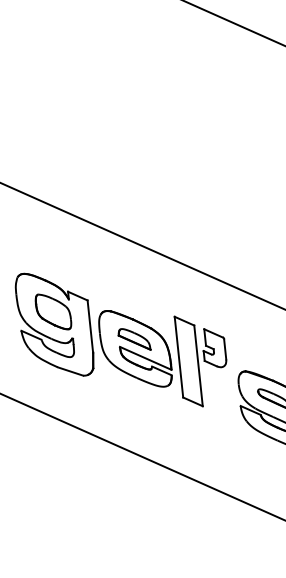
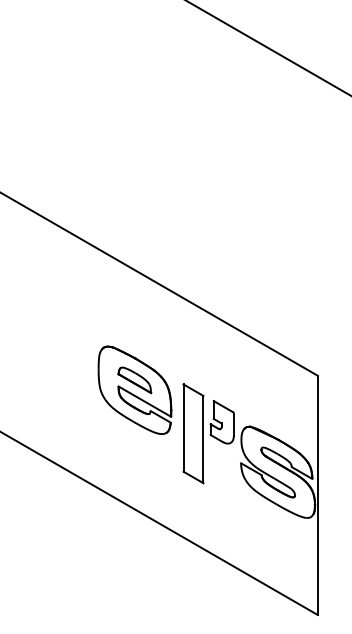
part: (54, 324) -> (51, 355), removed
part: (202, 359) -> (208, 433), moved

